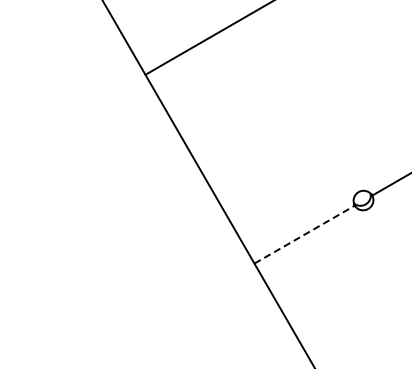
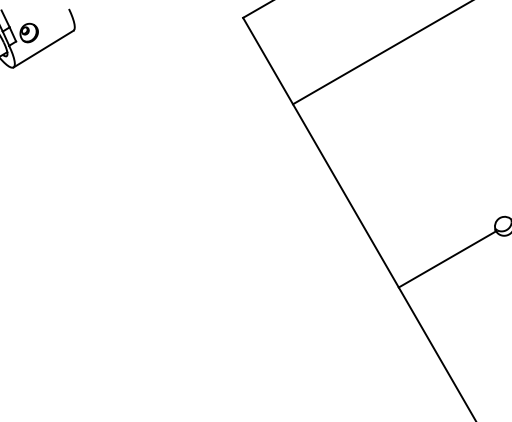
line: (304, 234) -> (447, 259), dashed -> solid

